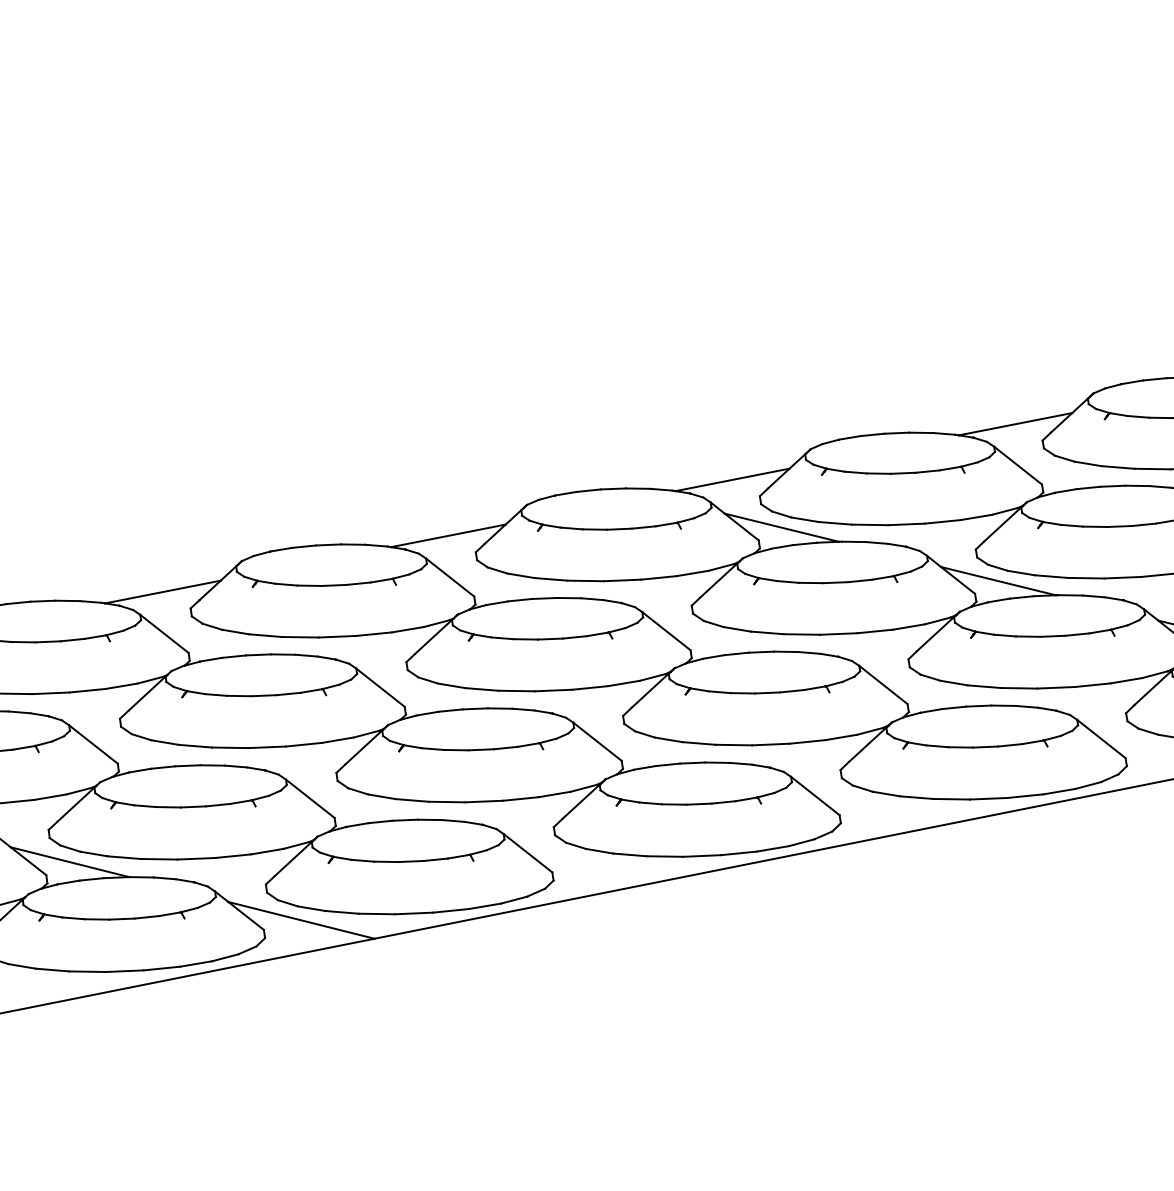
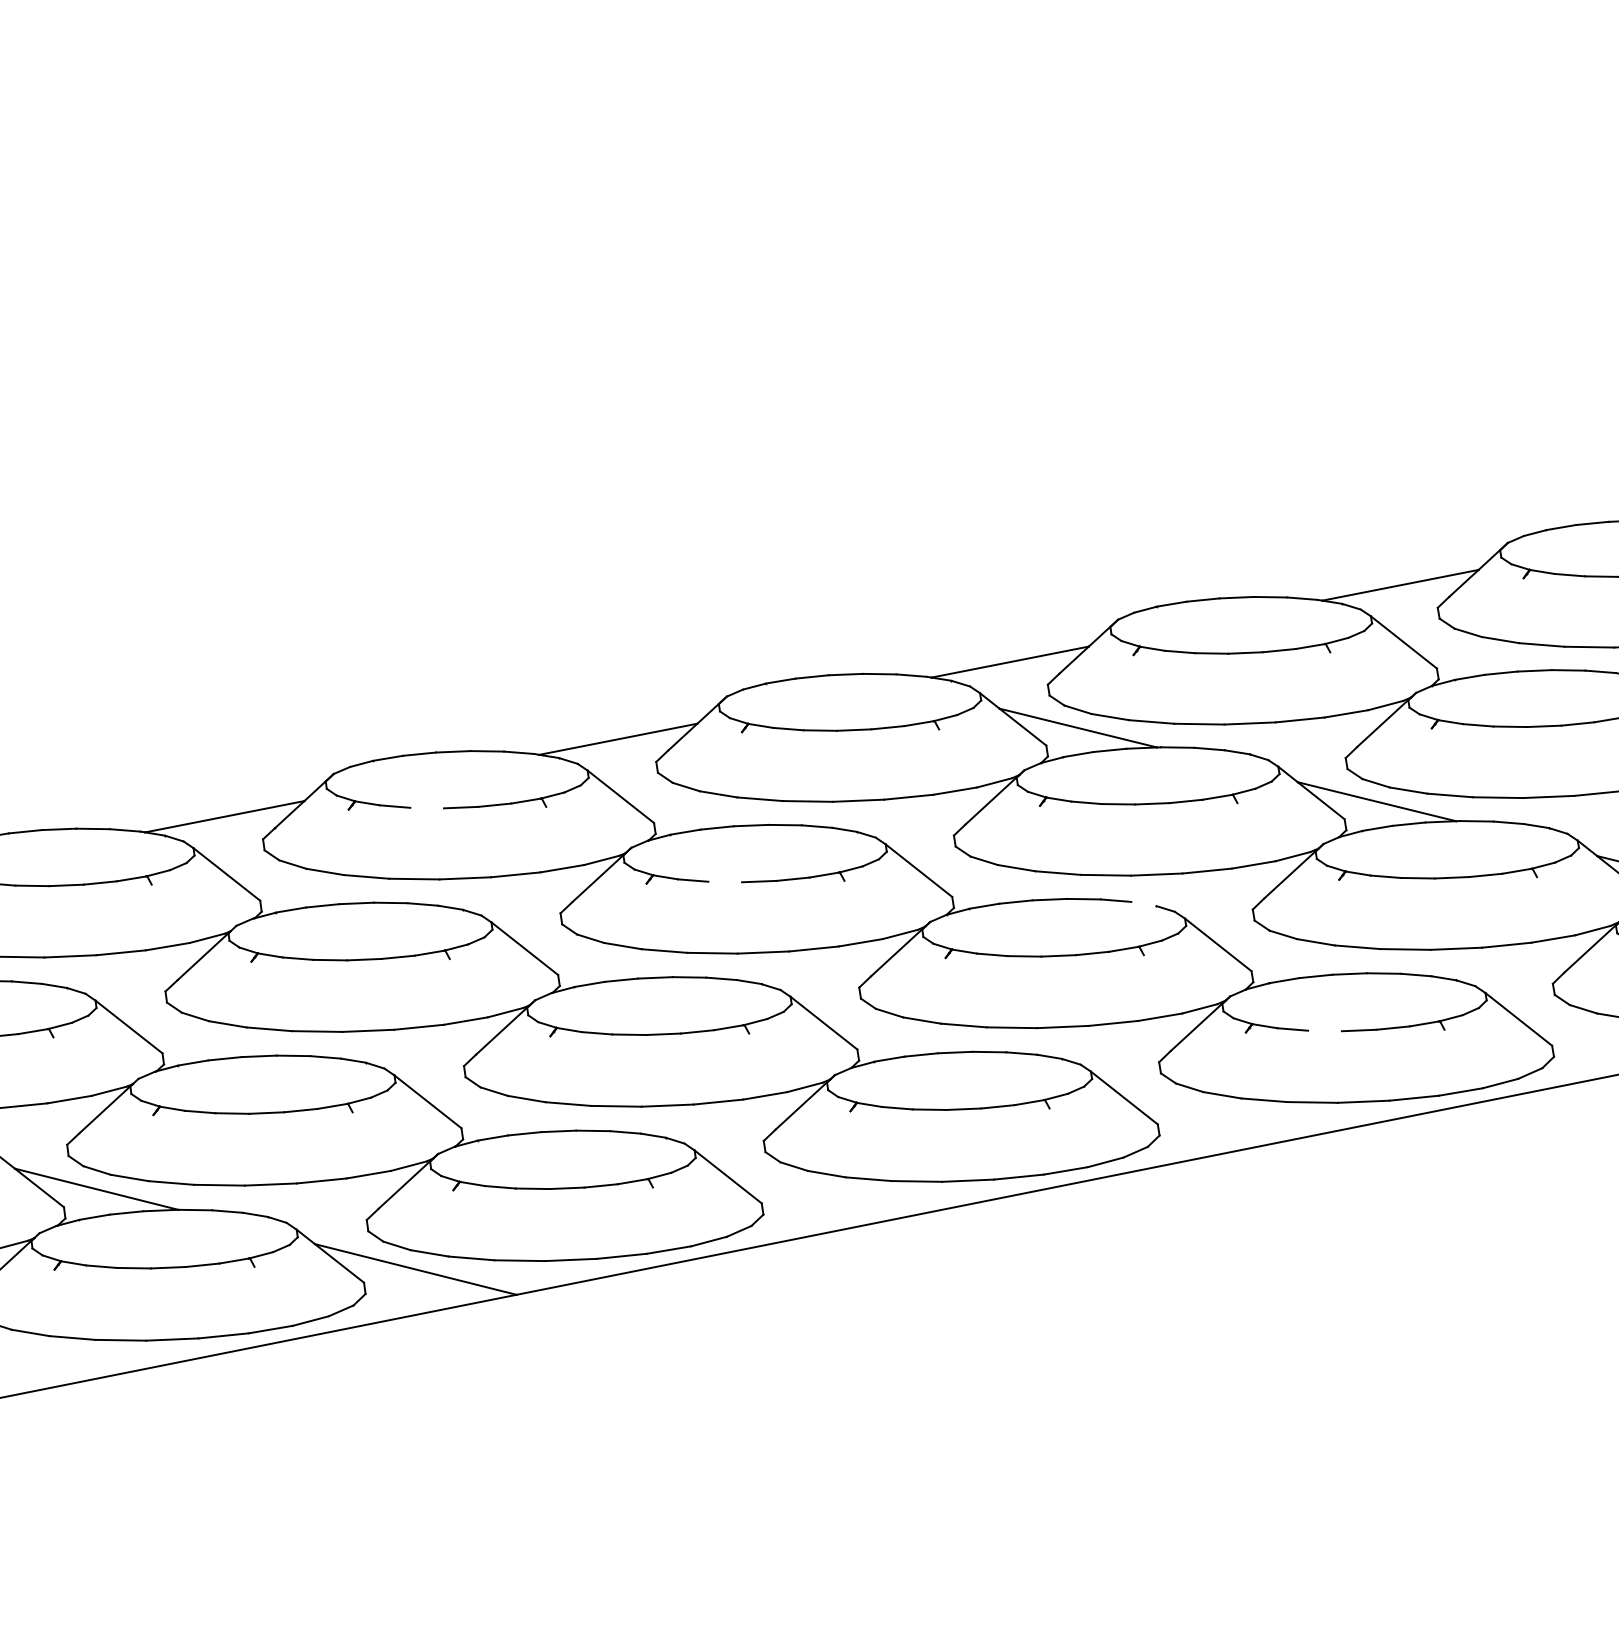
line: (309, 585) -> (426, 807), removed
line: (526, 639) -> (725, 881), removed
line: (829, 654) -> (1143, 903), removed
line: (960, 747) -> (1324, 1030), removed

